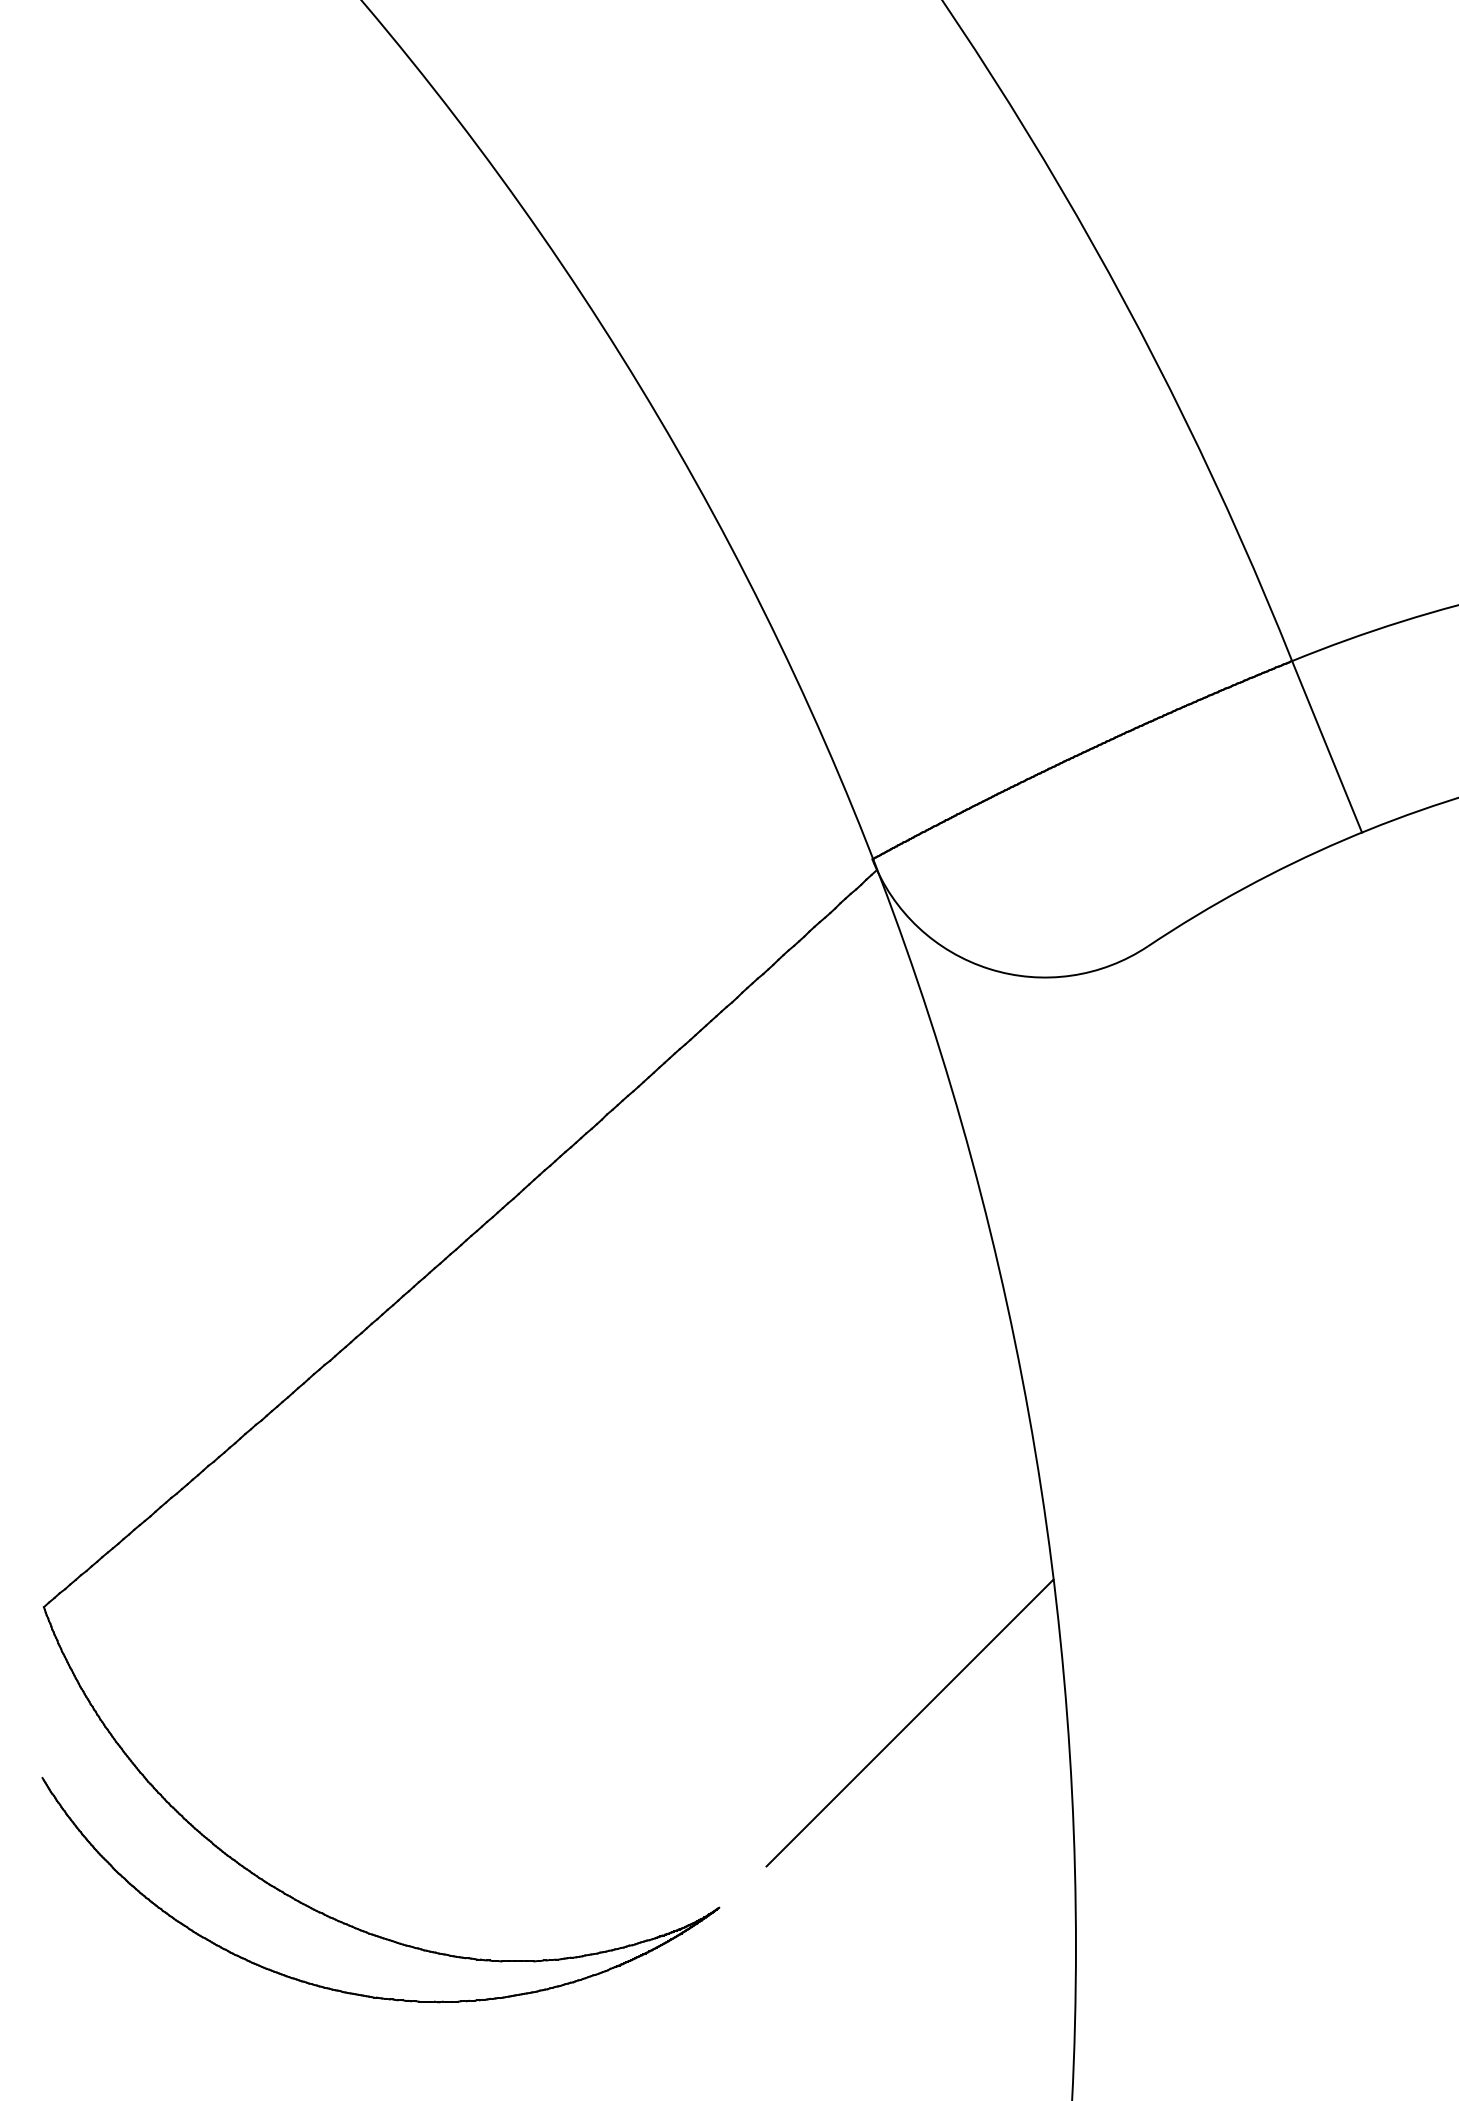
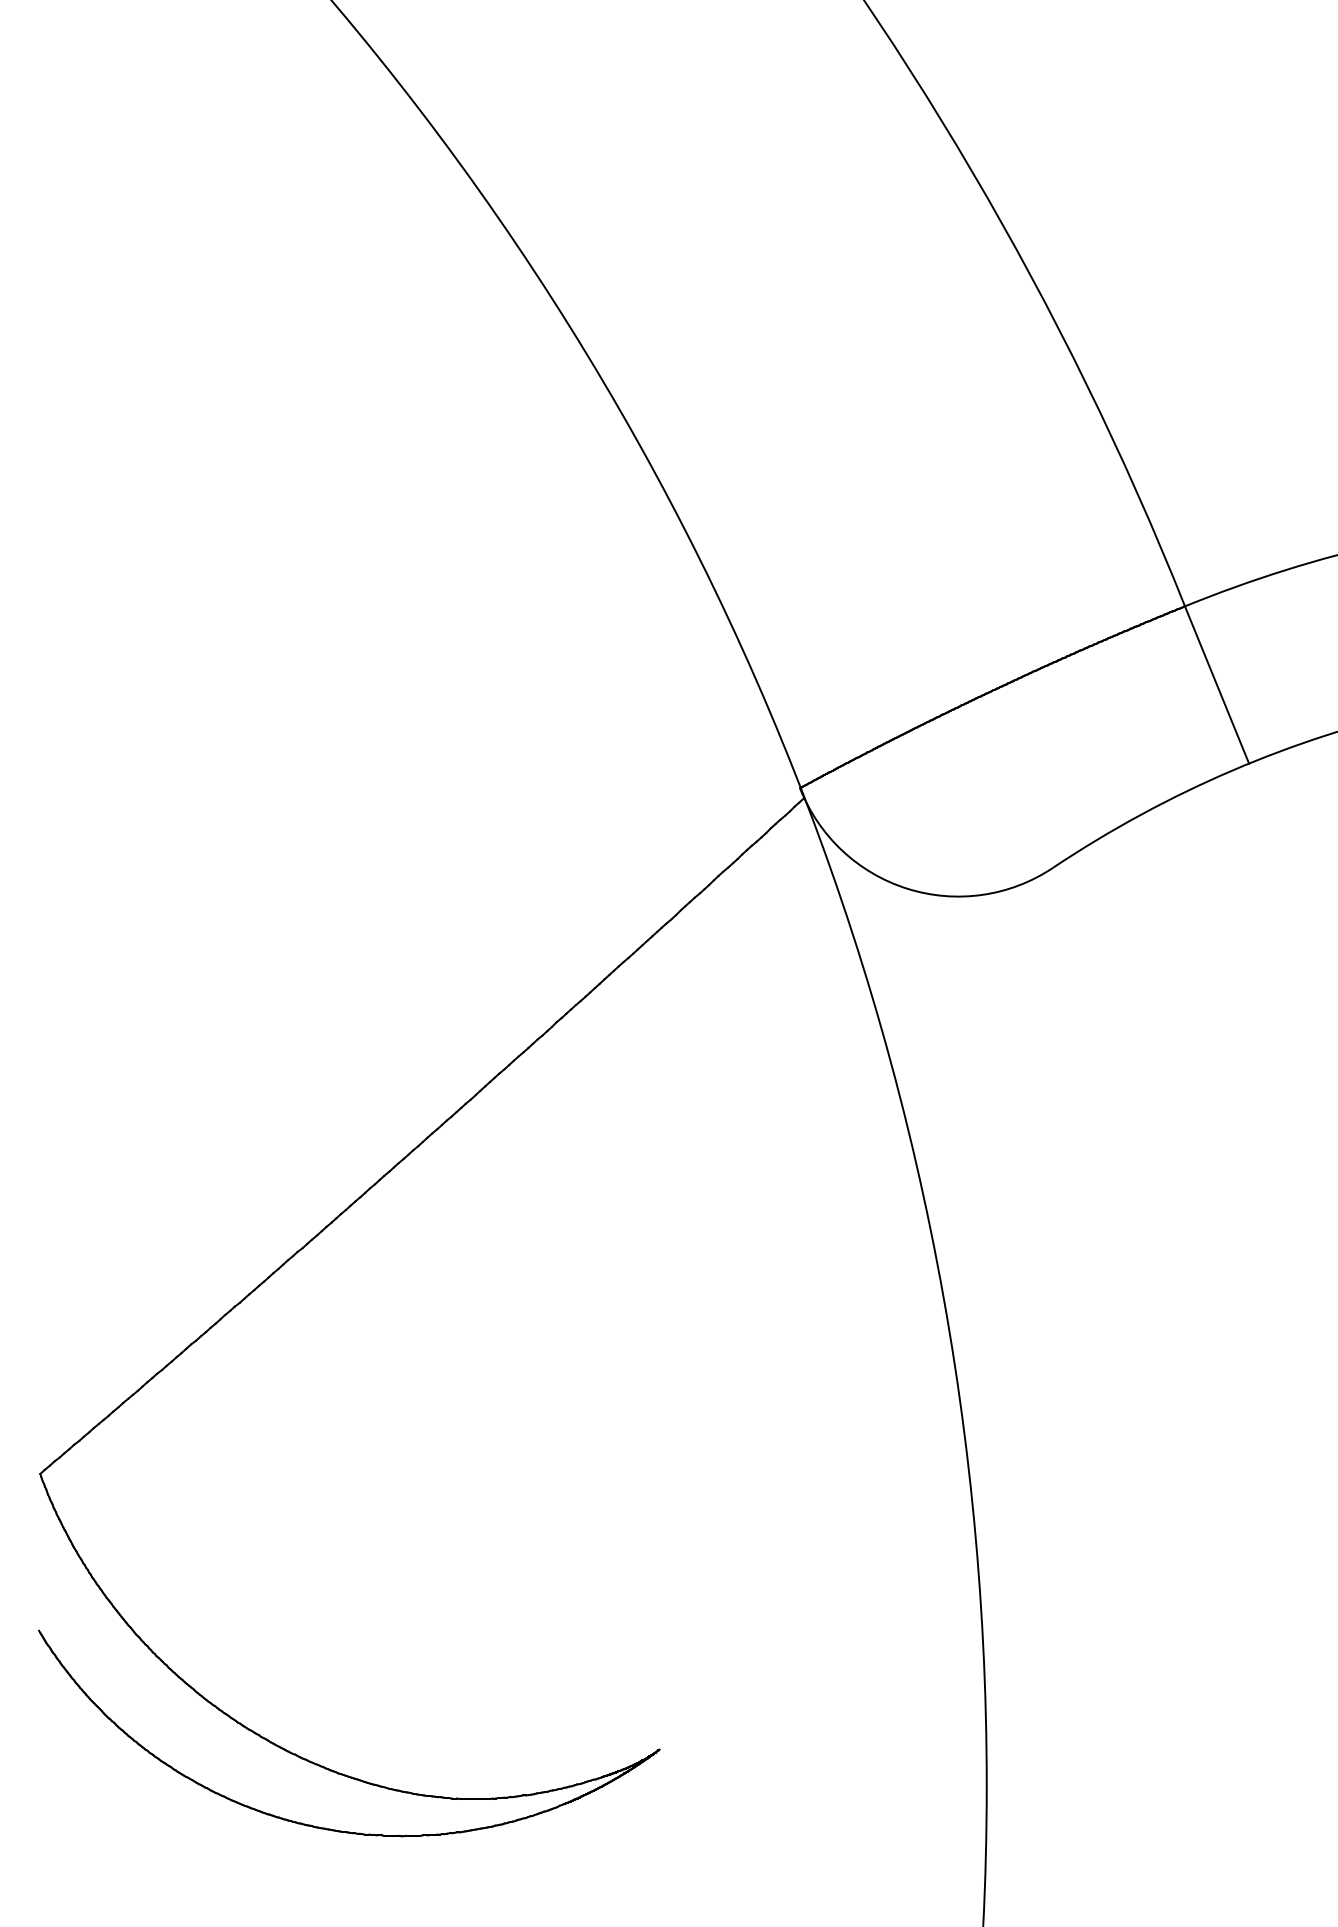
line: (909, 1722) -> (834, 1579), removed

